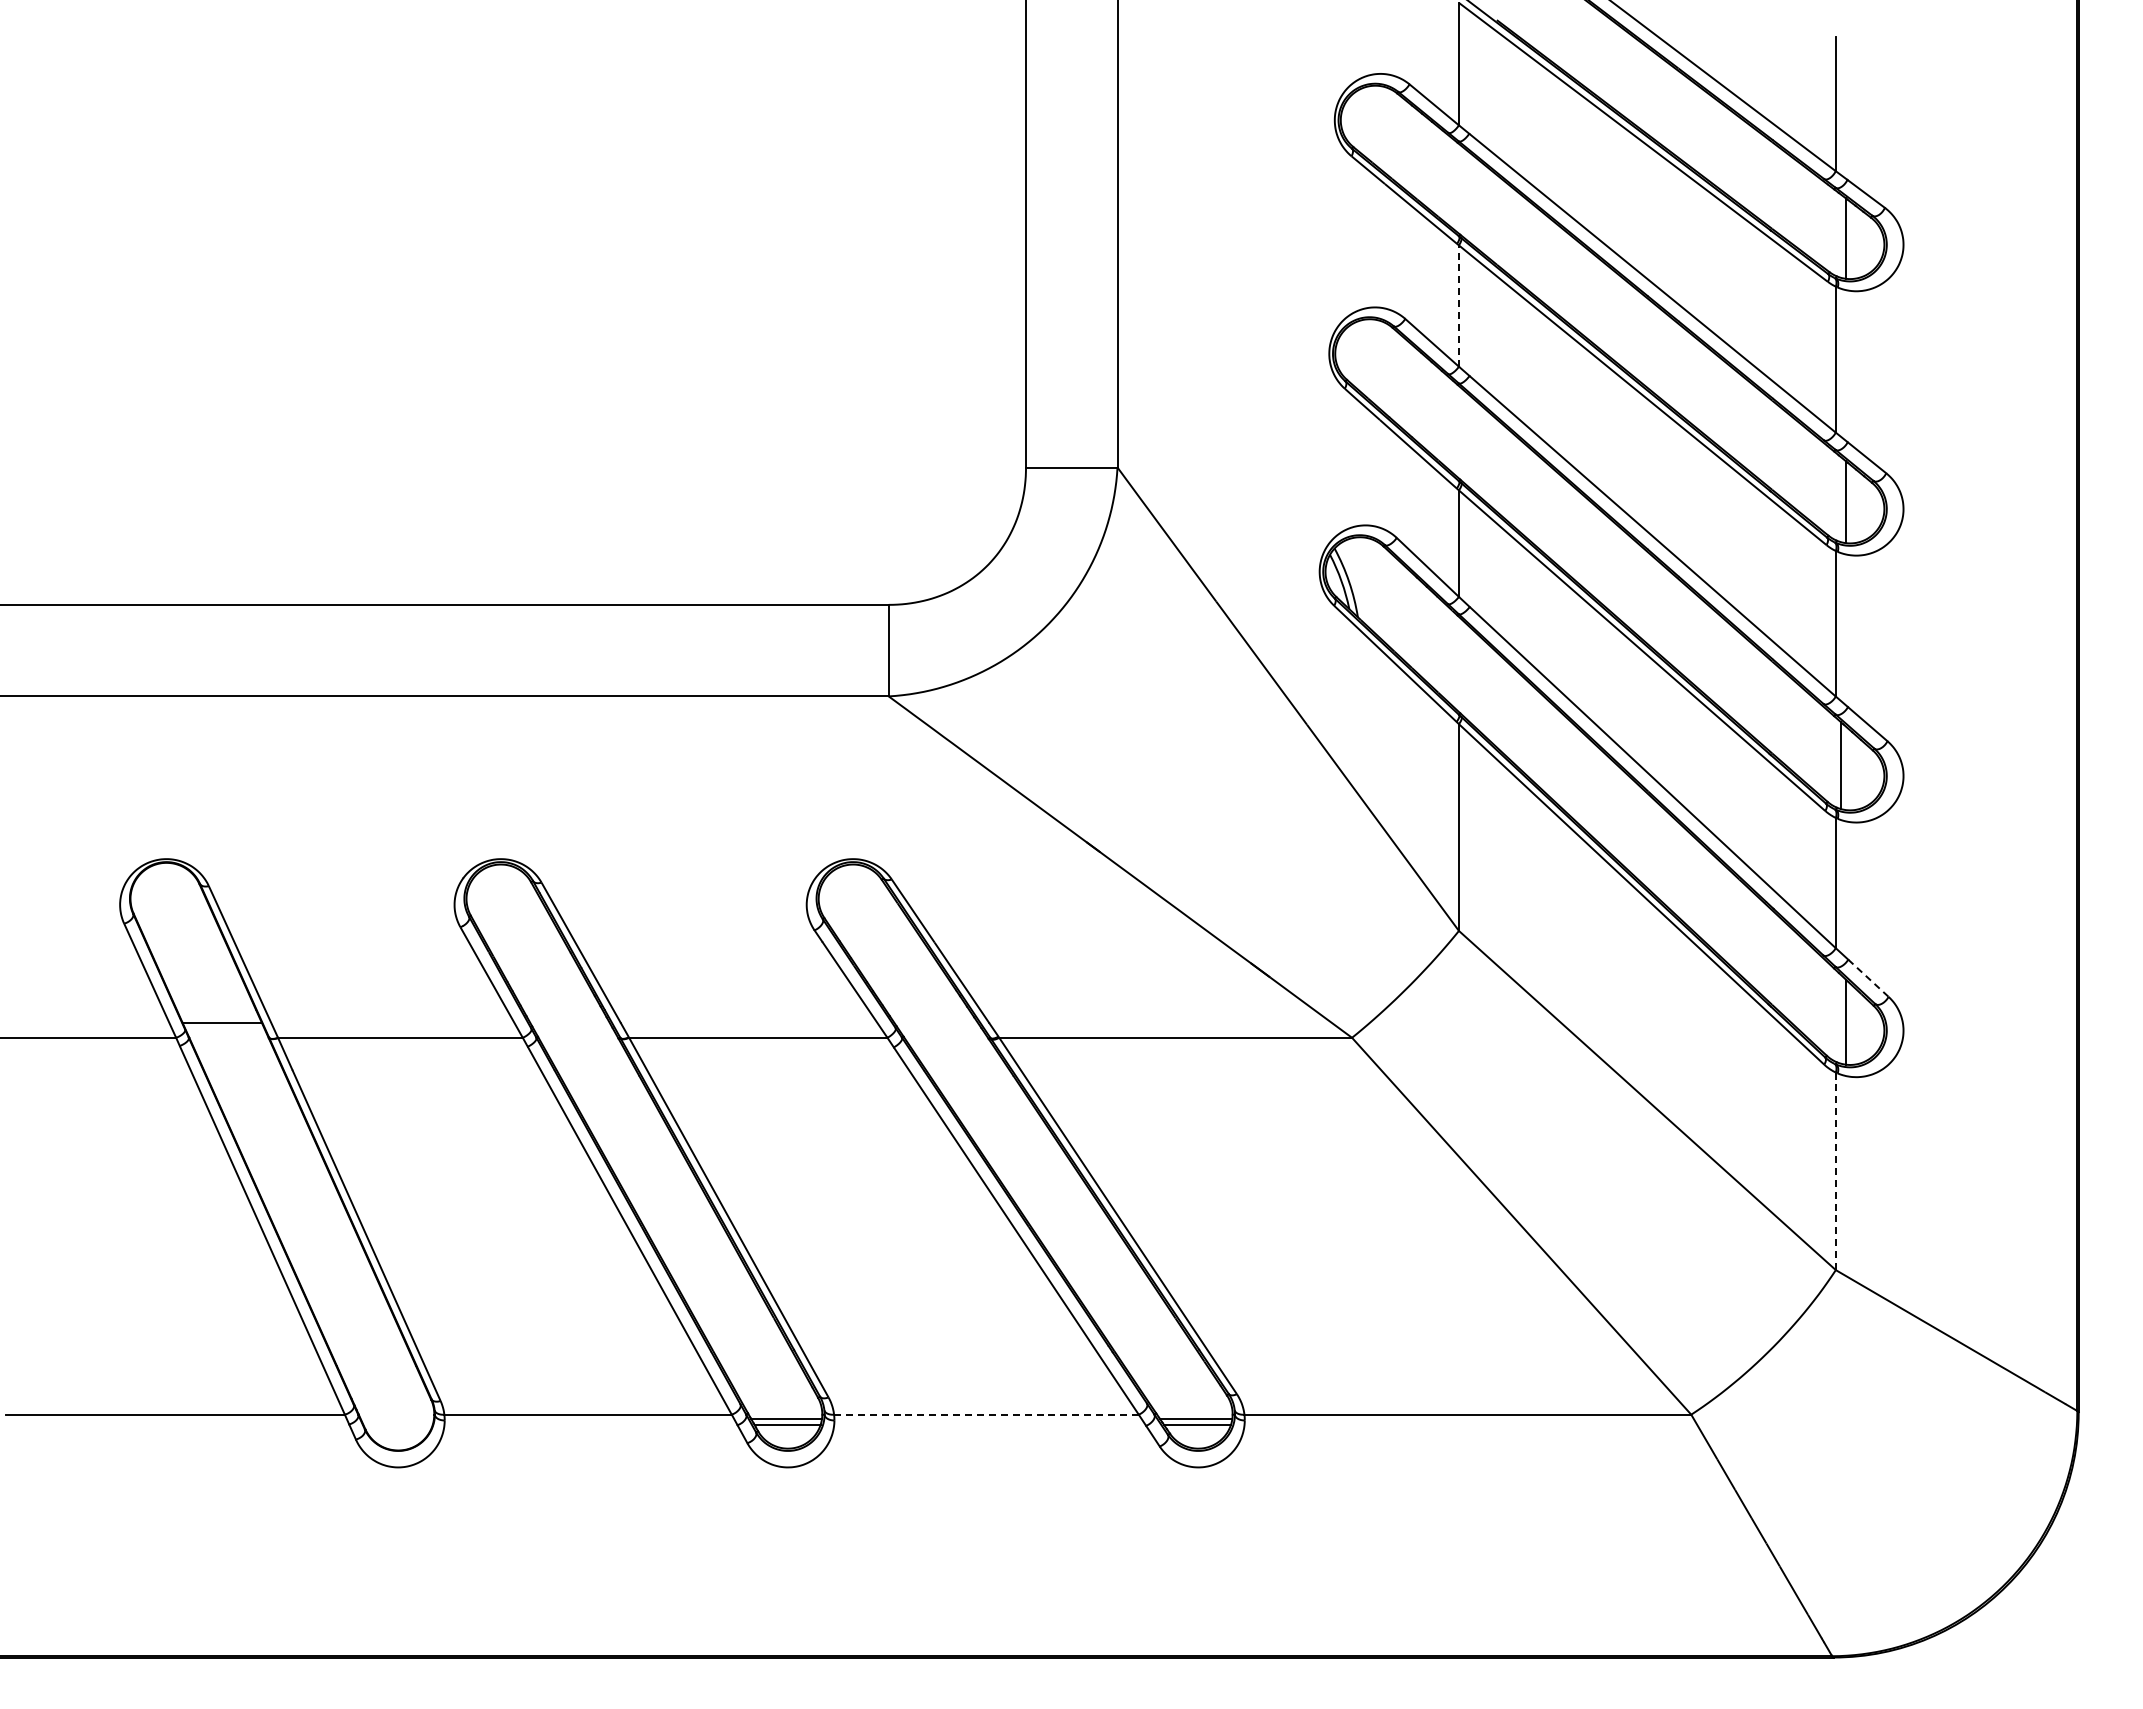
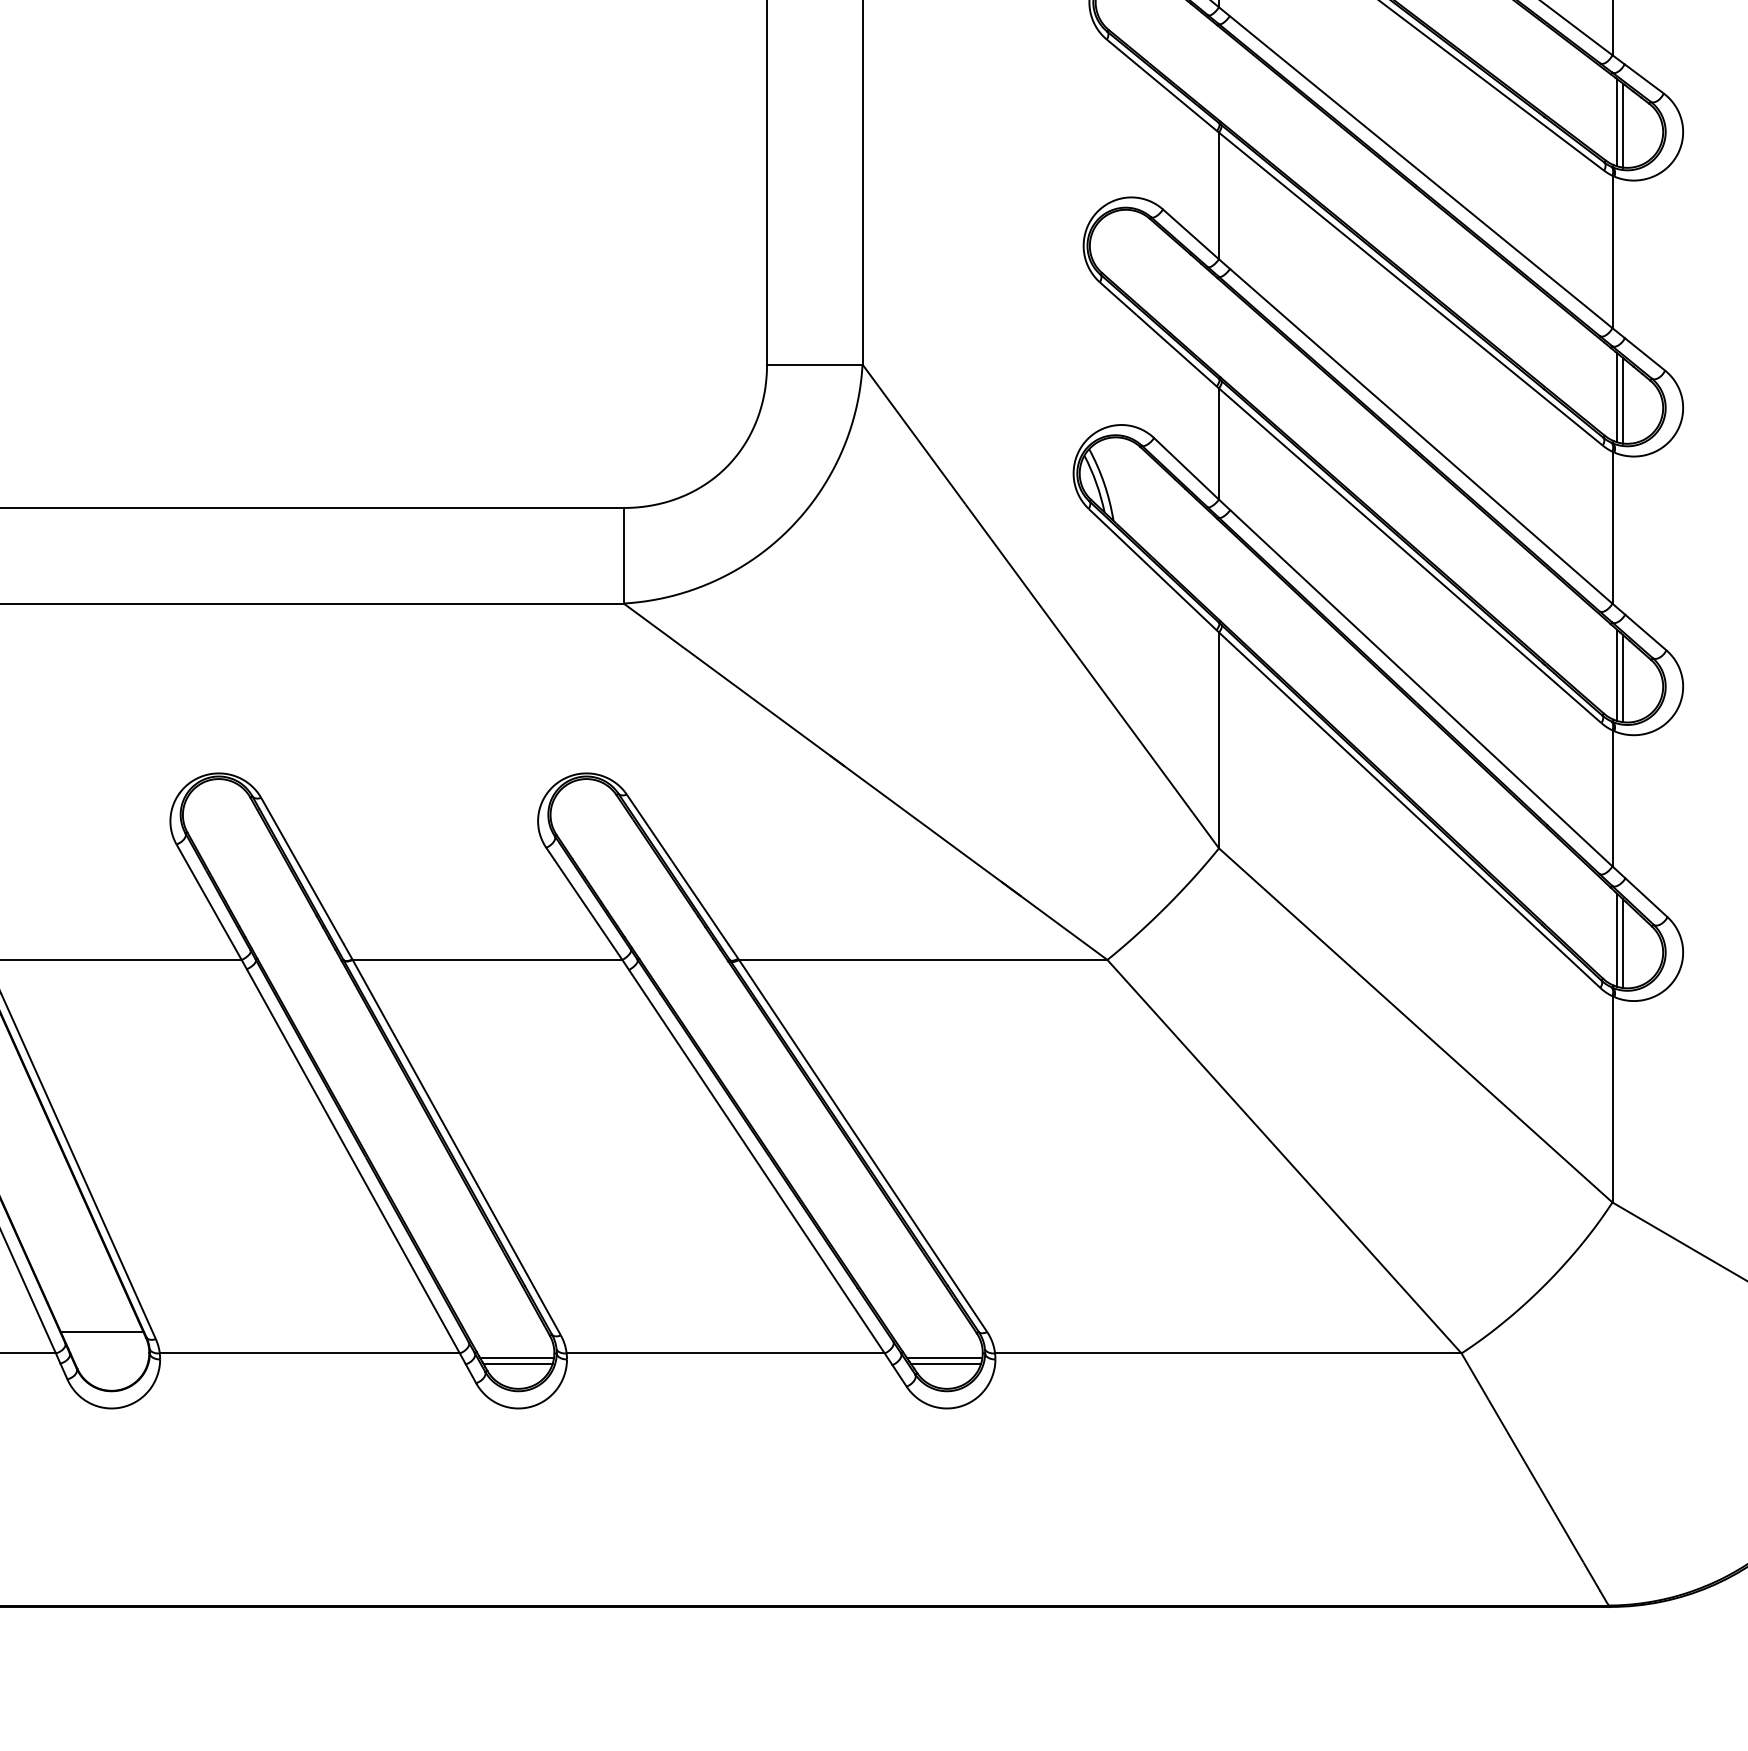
line: (1840, 235) -> (1617, 122), added
line: (1458, 306) -> (1218, 196), dashed -> solid
line: (1840, 499) -> (1617, 397), added
line: (1846, 768) -> (1623, 678), added
line: (1868, 978) -> (1646, 898), dashed -> solid
line: (1840, 1018) -> (1617, 939), added
line: (1835, 1171) -> (1612, 1099), dashed -> solid
line: (388, 1394) -> (101, 1332), added
line: (985, 1414) -> (724, 1353), dashed -> solid

